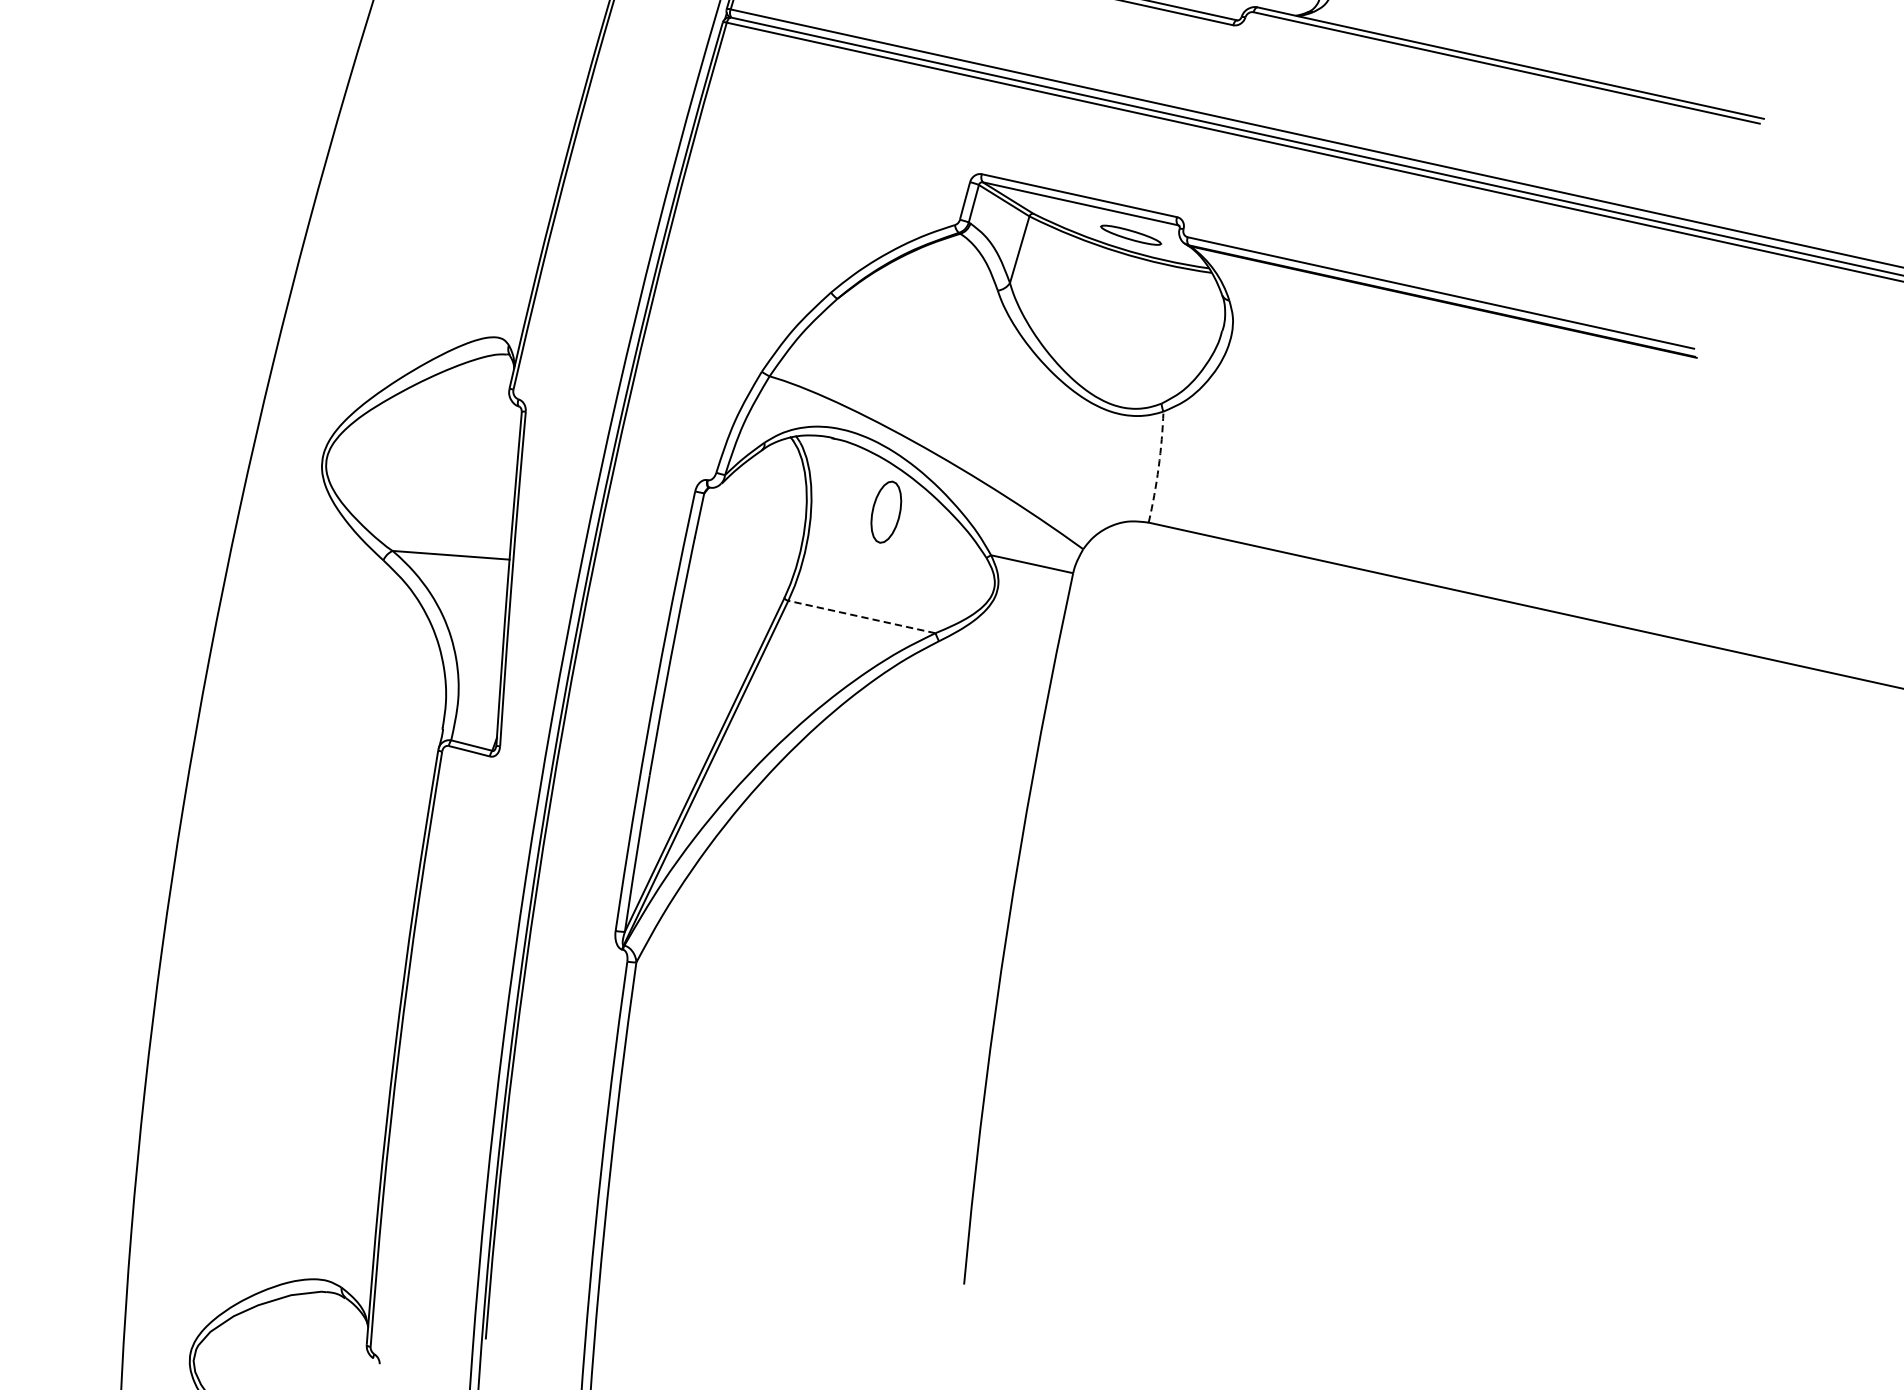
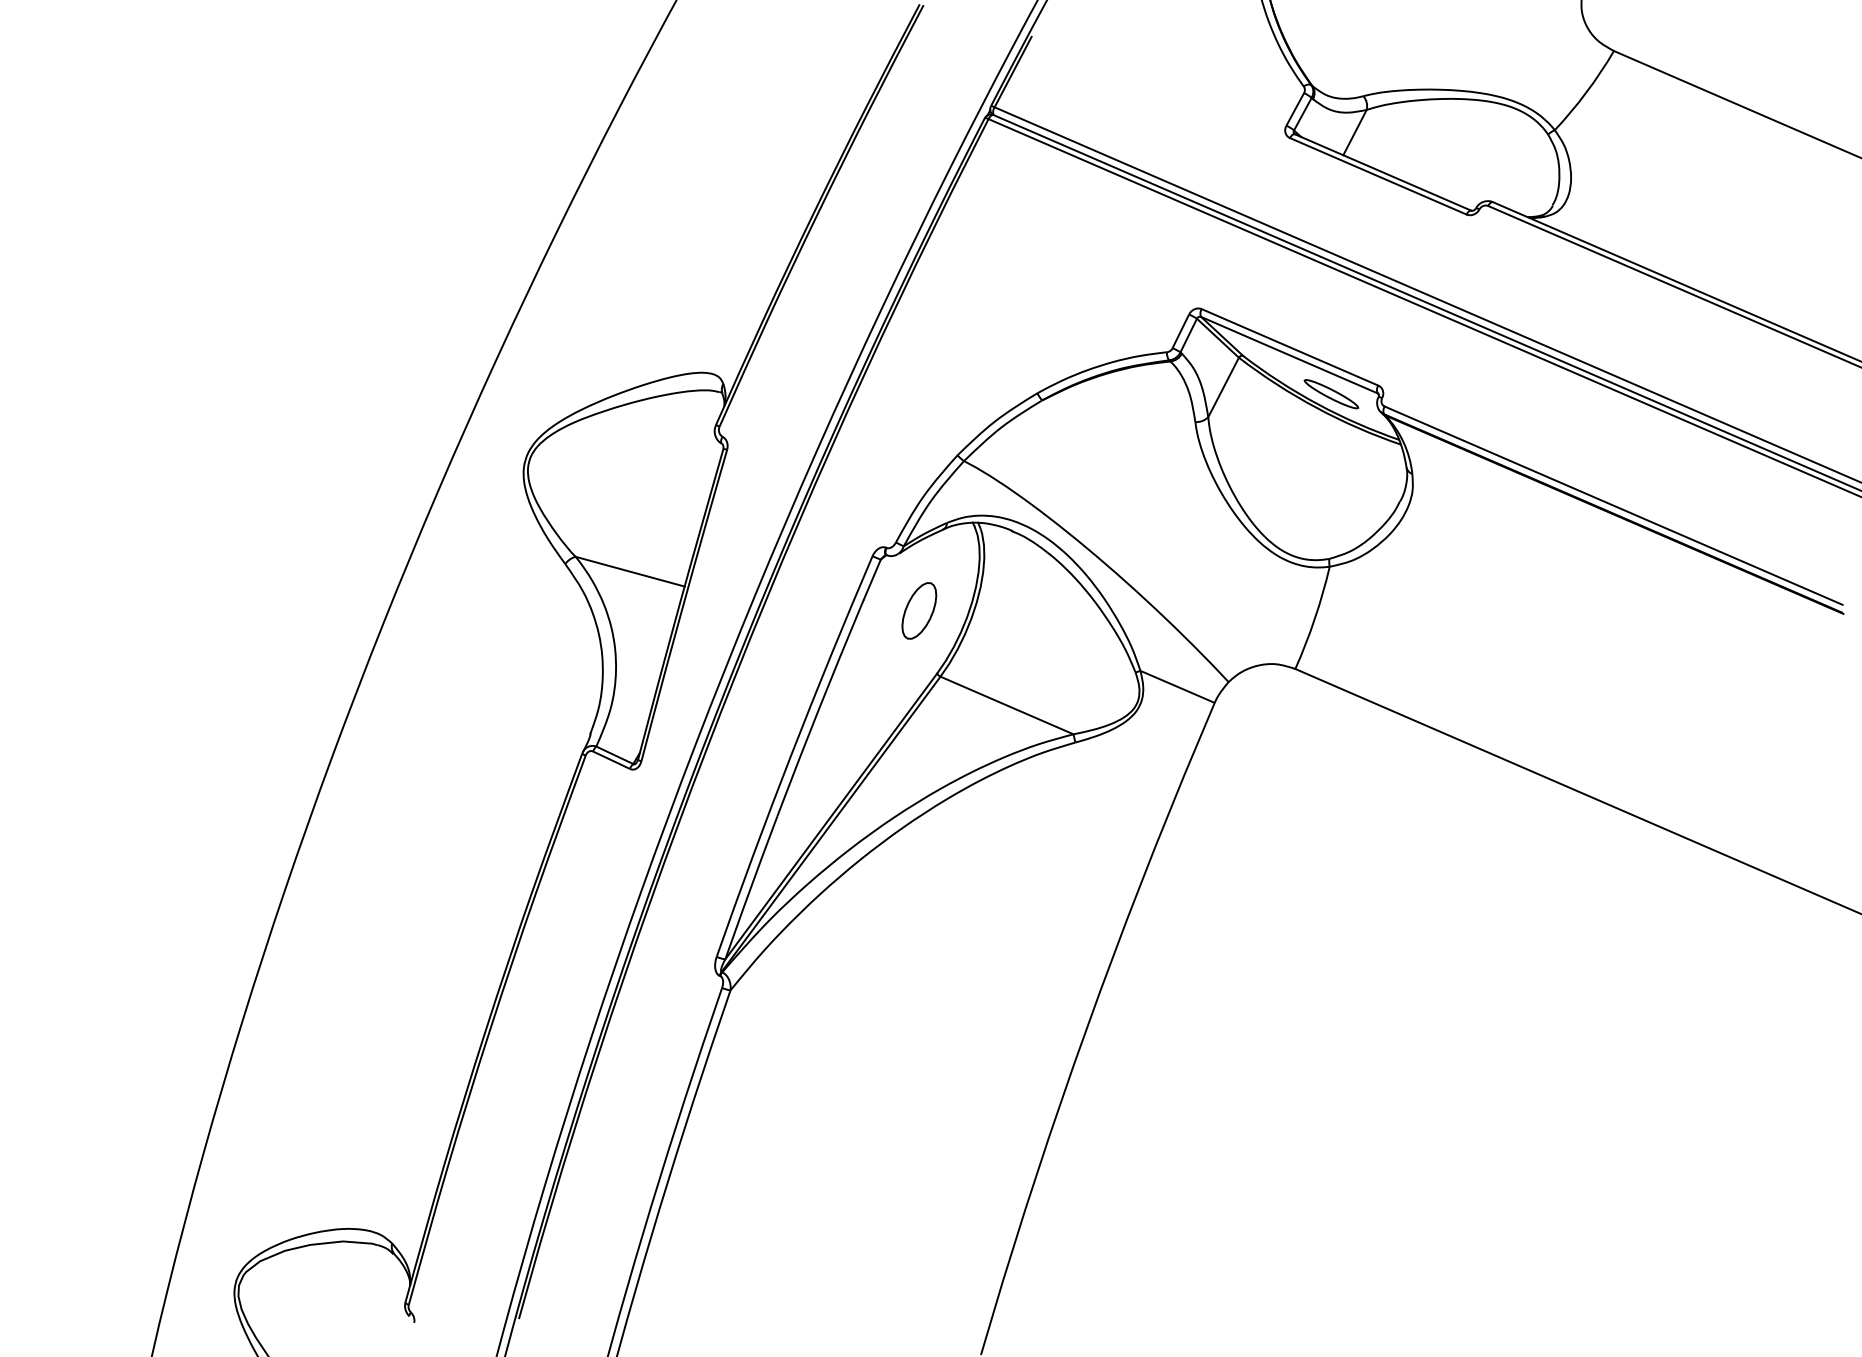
arc: (1158, 467) -> (1314, 618), dashed -> solid
part: (886, 511) -> (919, 610), moved
line: (861, 617) -> (1006, 705), dashed -> solid

